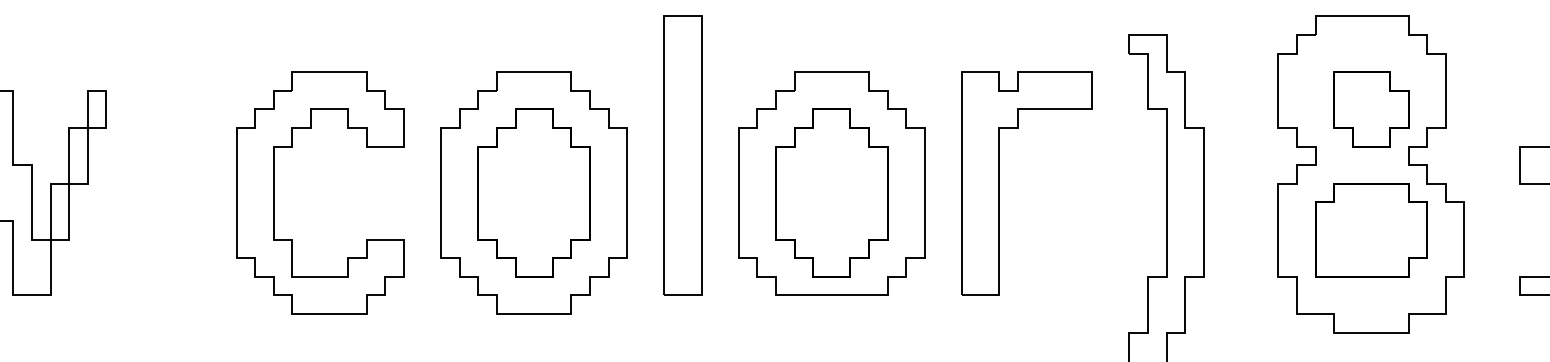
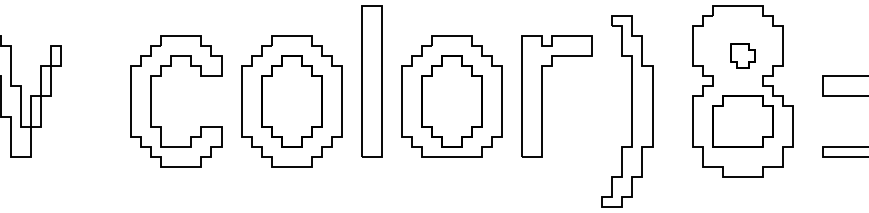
part: (1370, 107) -> (742, 55), size x0.6

